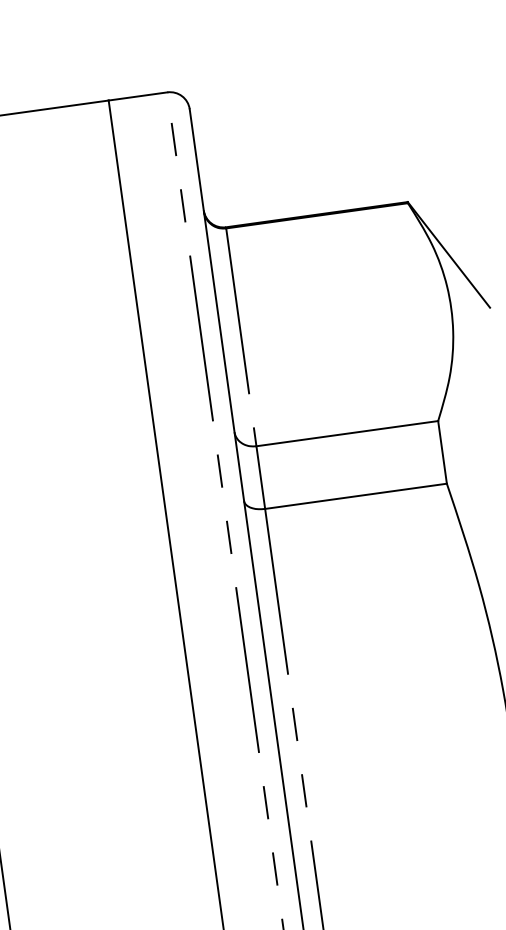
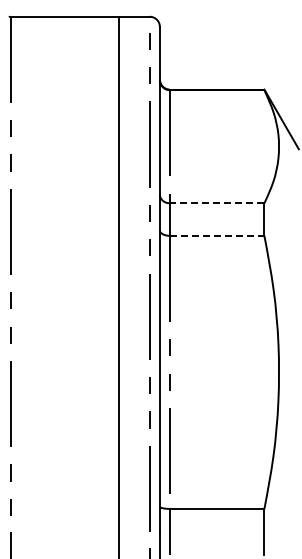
line: (345, 434) -> (216, 203), solid -> dashed
line: (356, 495) -> (217, 235), solid -> dashed

